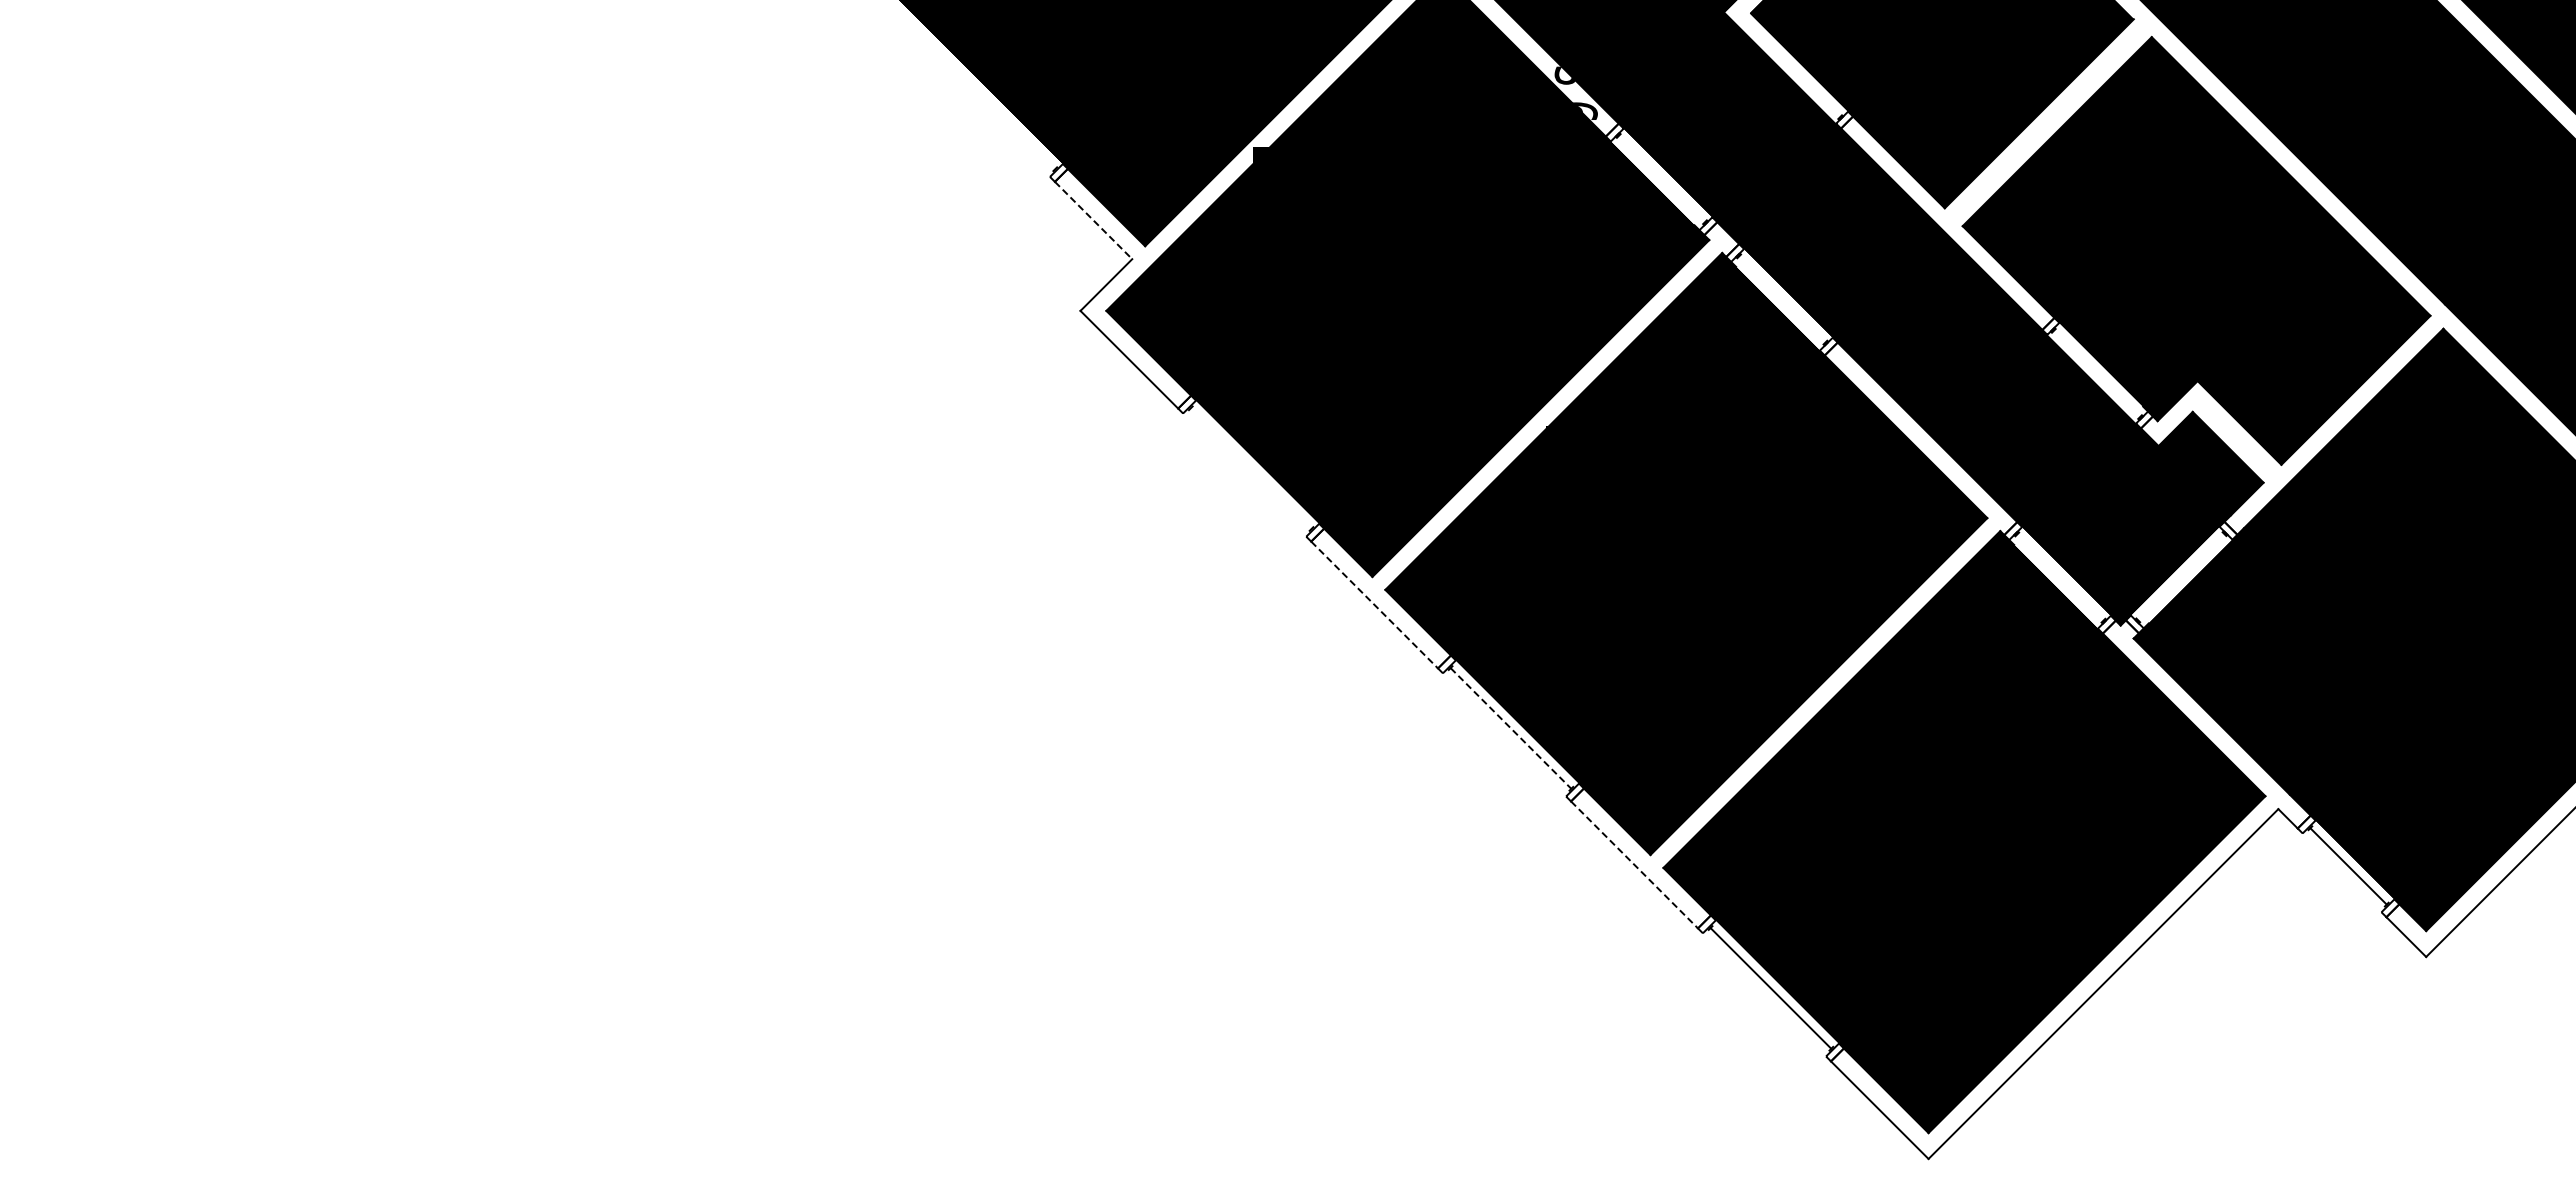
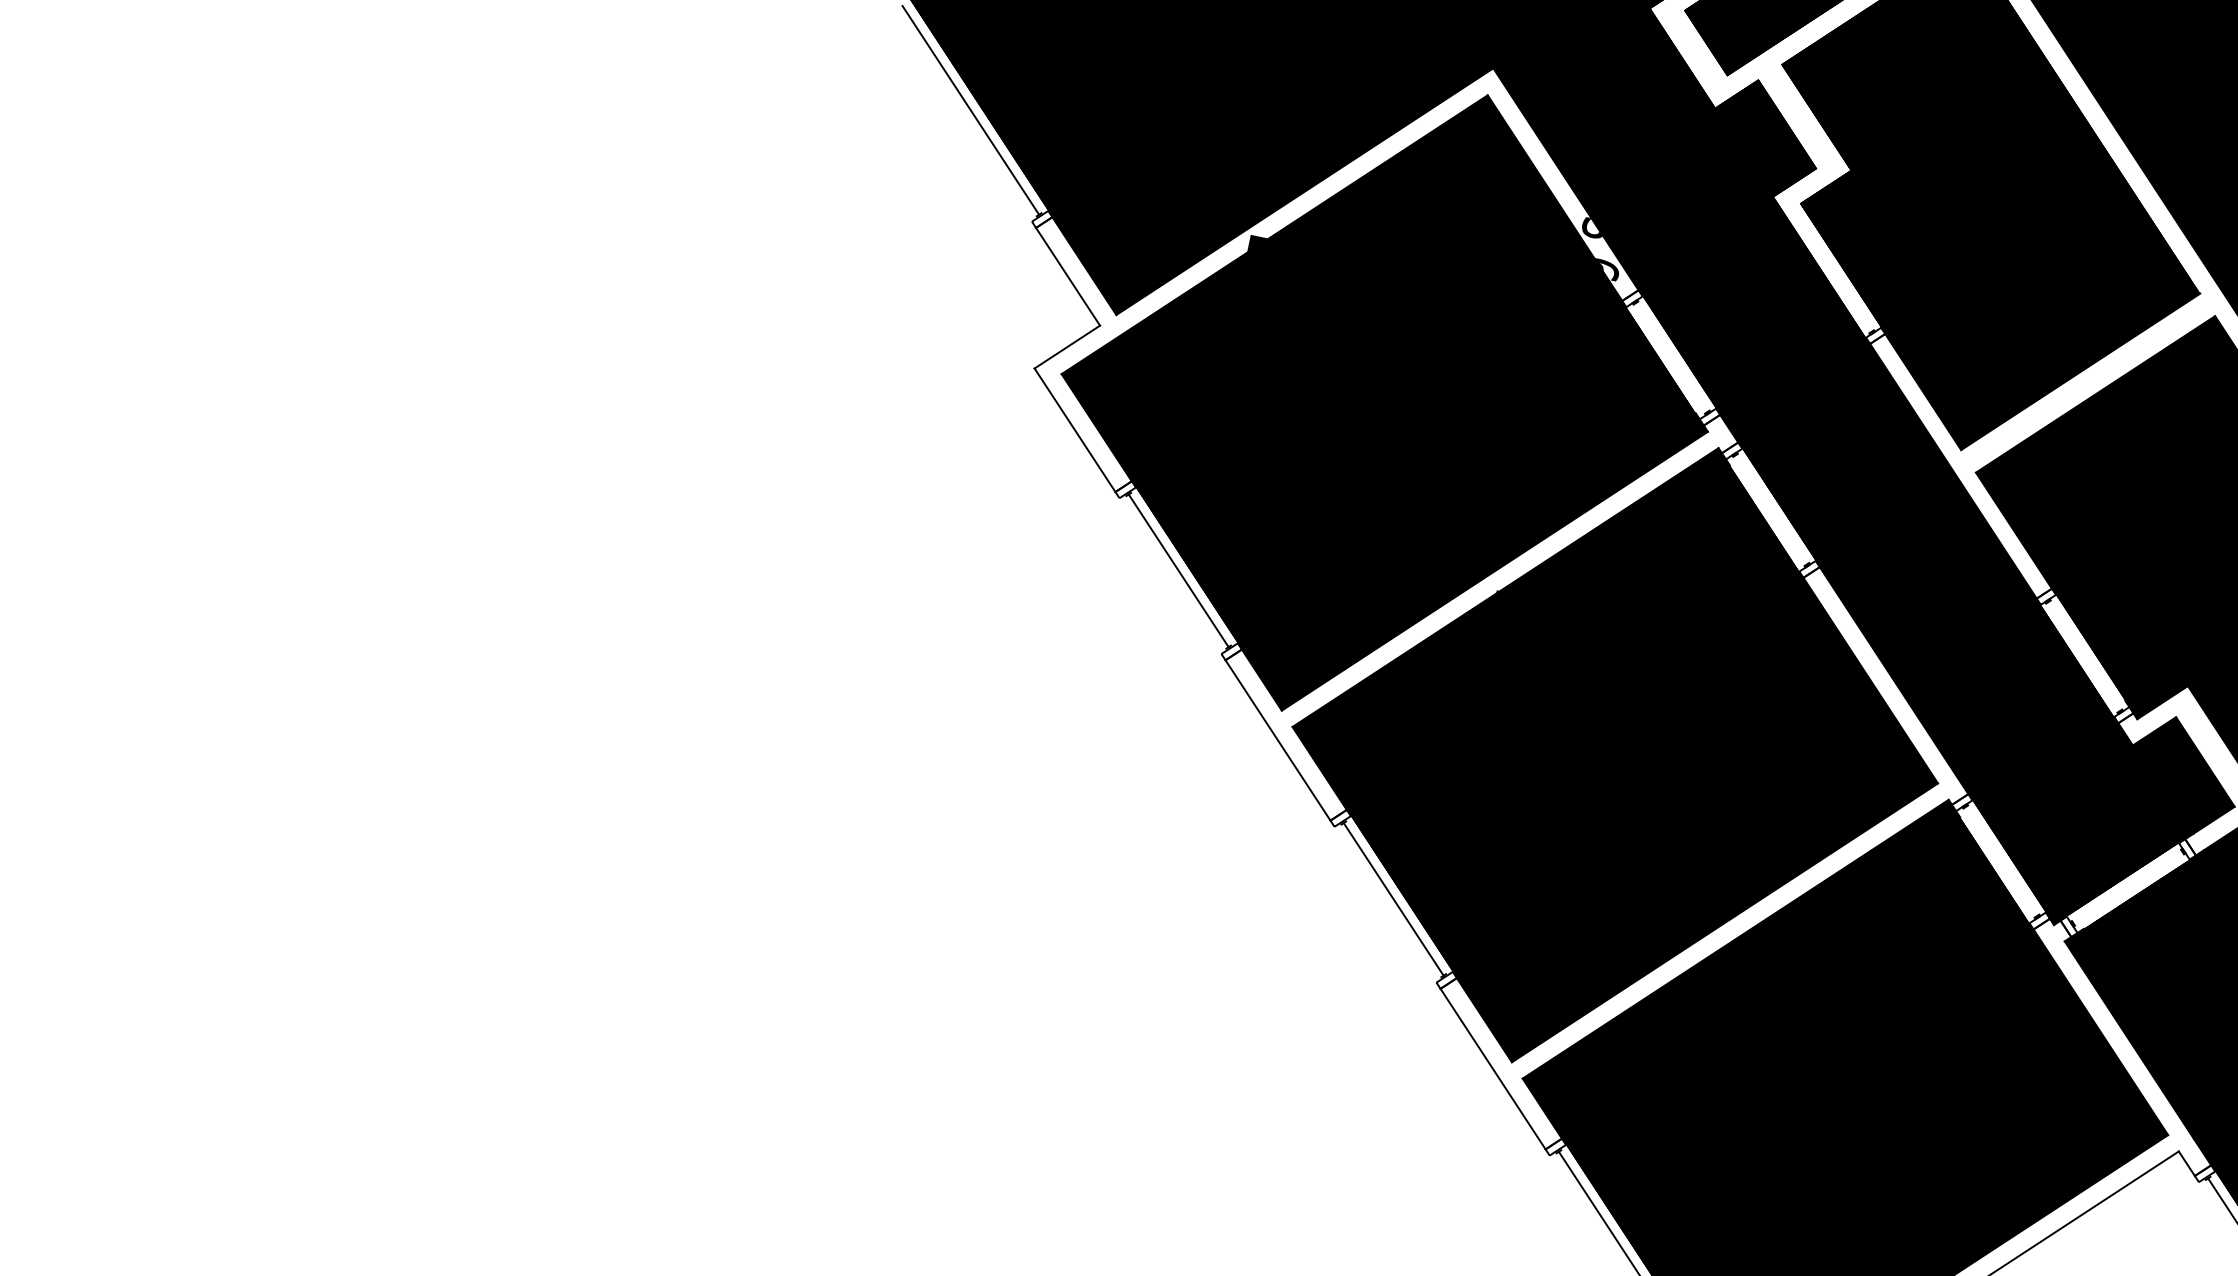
line: (972, 86) -> (970, 110), added
line: (1093, 220) -> (1067, 276), dashed -> solid
line: (1250, 468) -> (1177, 570), added
line: (1374, 605) -> (1277, 740), dashed -> solid
line: (1511, 728) -> (1394, 899), dashed -> solid
line: (1634, 864) -> (1493, 1068), dashed -> solid

